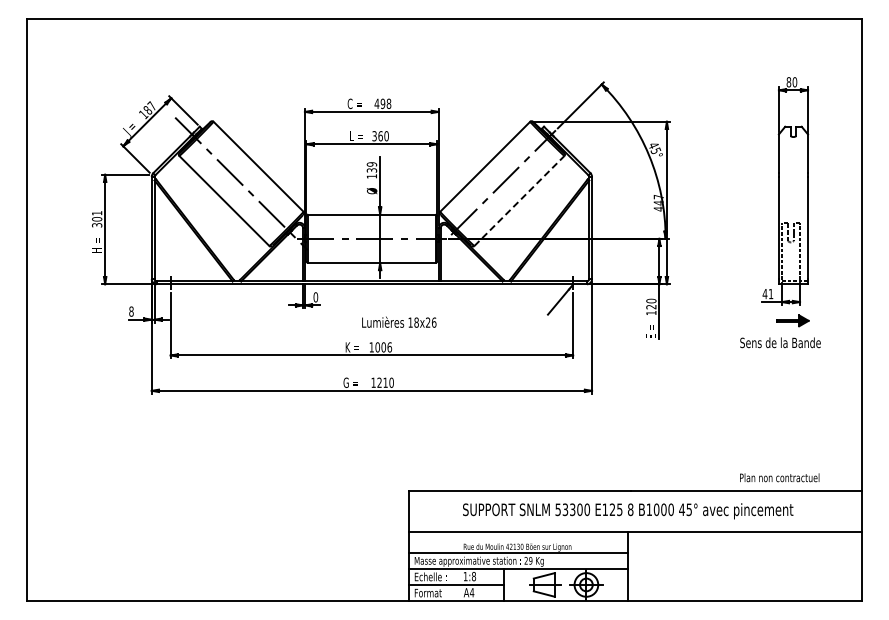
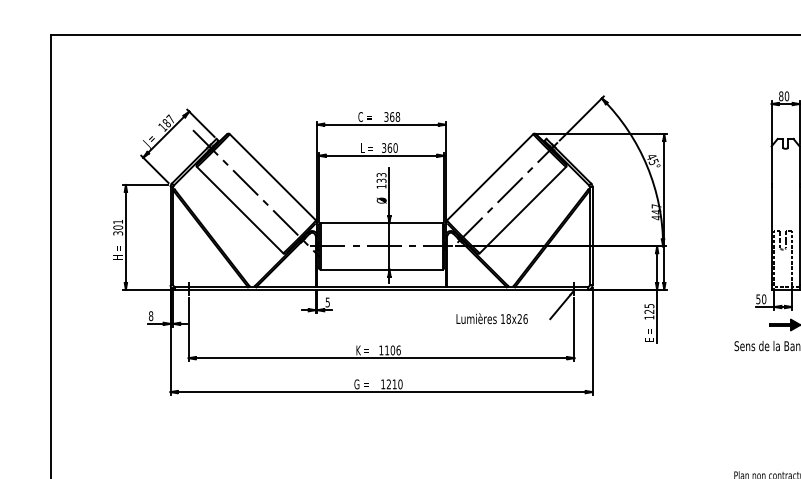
text: (379, 103) -> (388, 116), 498 -> 368
text: (371, 164) -> (381, 175), 139 -> 133
line: (519, 200) -> (523, 209), dashed -> solid
text: (767, 293) -> (760, 298), 41 -> 50
text: (315, 297) -> (327, 302), 0 -> 5
text: (651, 300) -> (649, 305), 120 -> 125
text: (399, 321) -> (492, 317), moved
text: (377, 347) -> (386, 350), 1006 -> 1106

